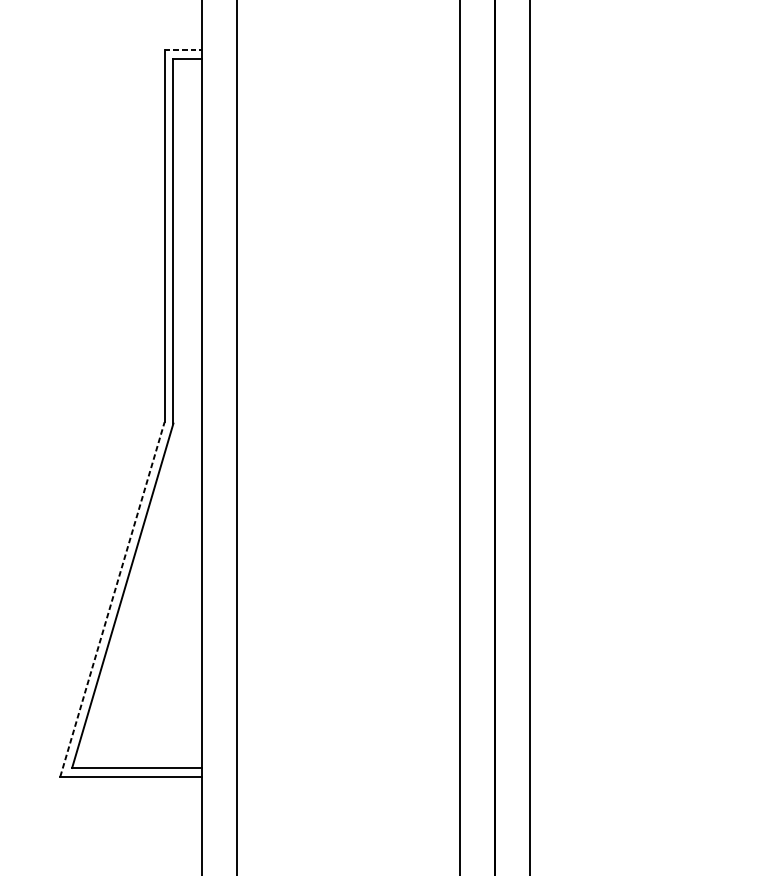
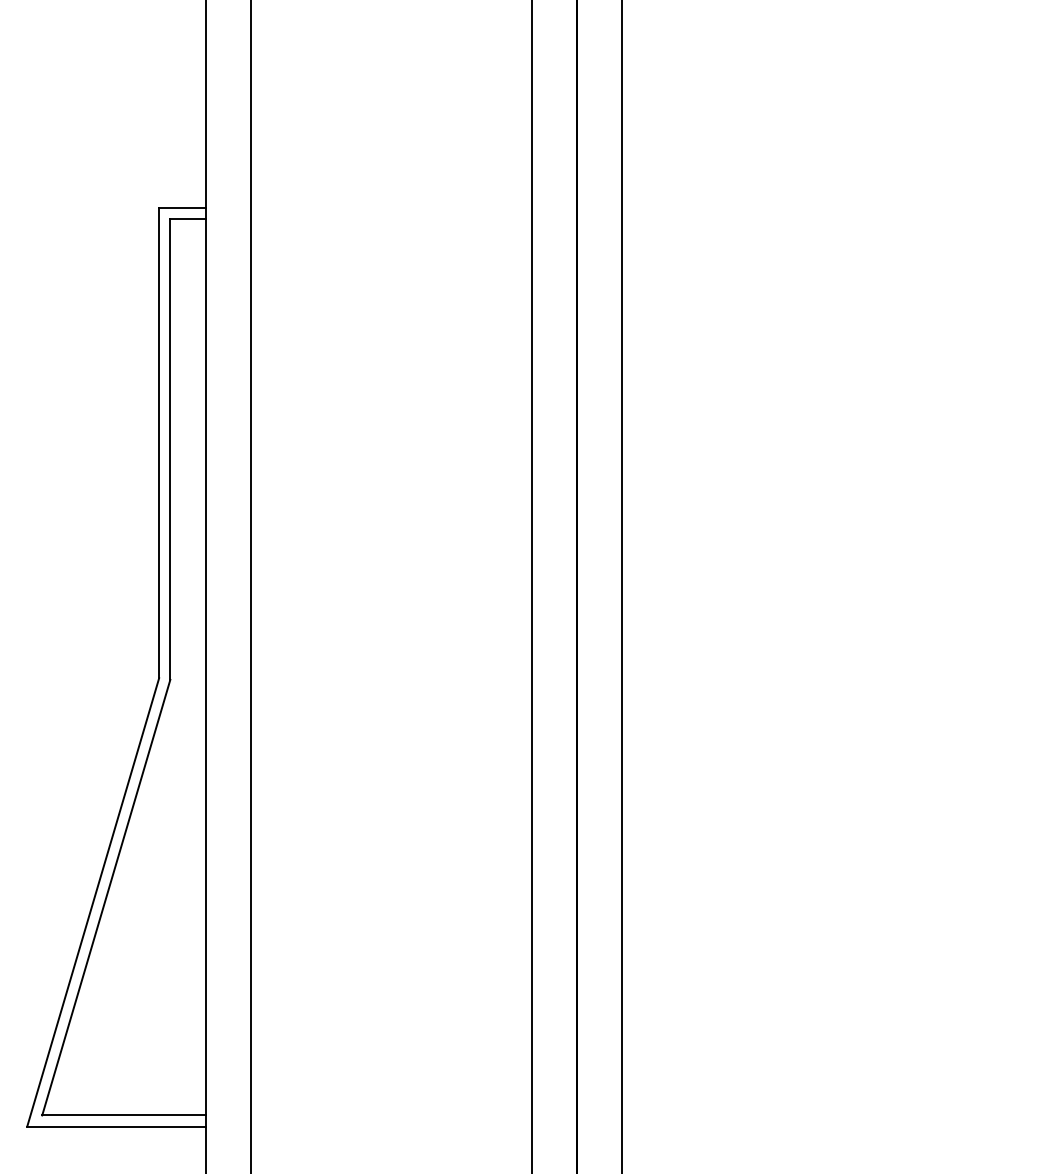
line: (183, 50) -> (182, 207), dashed -> solid
line: (112, 599) -> (93, 902), dashed -> solid

